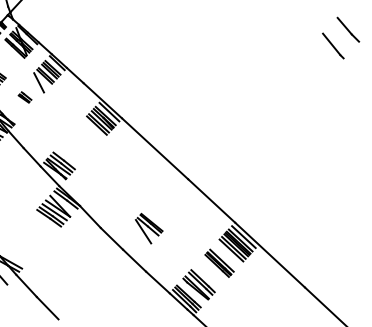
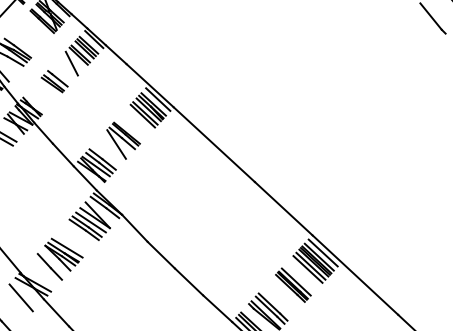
part: (24, 97) -> (53, 81), size x1.67
part: (149, 228) -> (123, 140), moved
part: (29, 241) -> (60, 258), added

